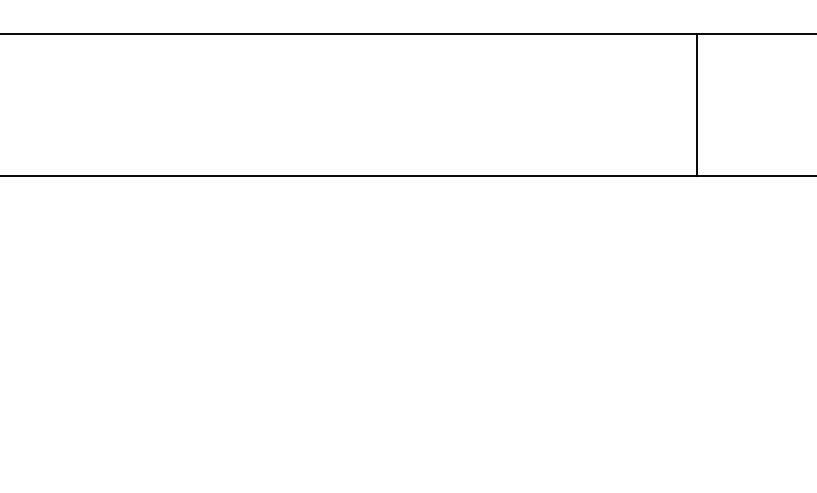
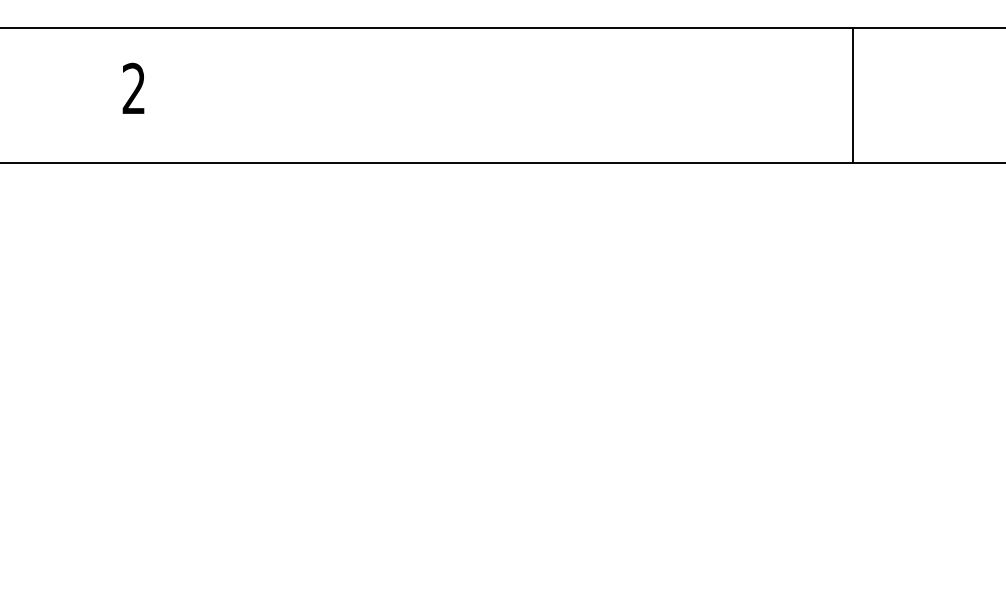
line: (697, 105) -> (853, 95), moved

